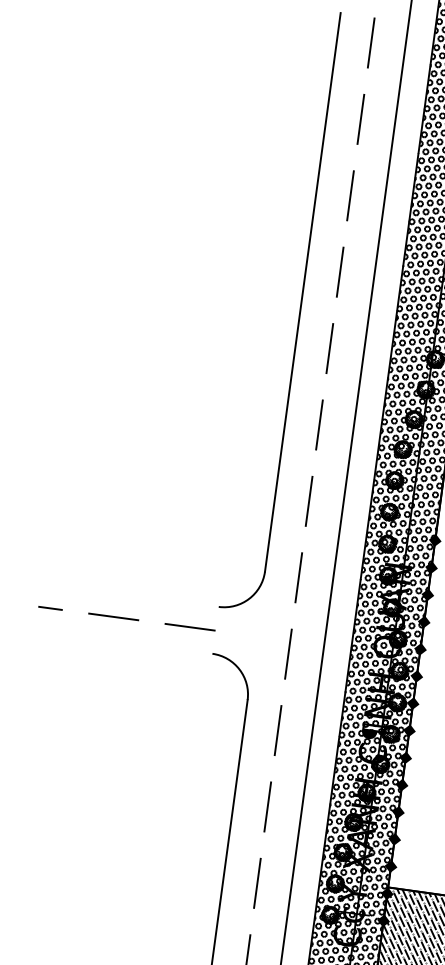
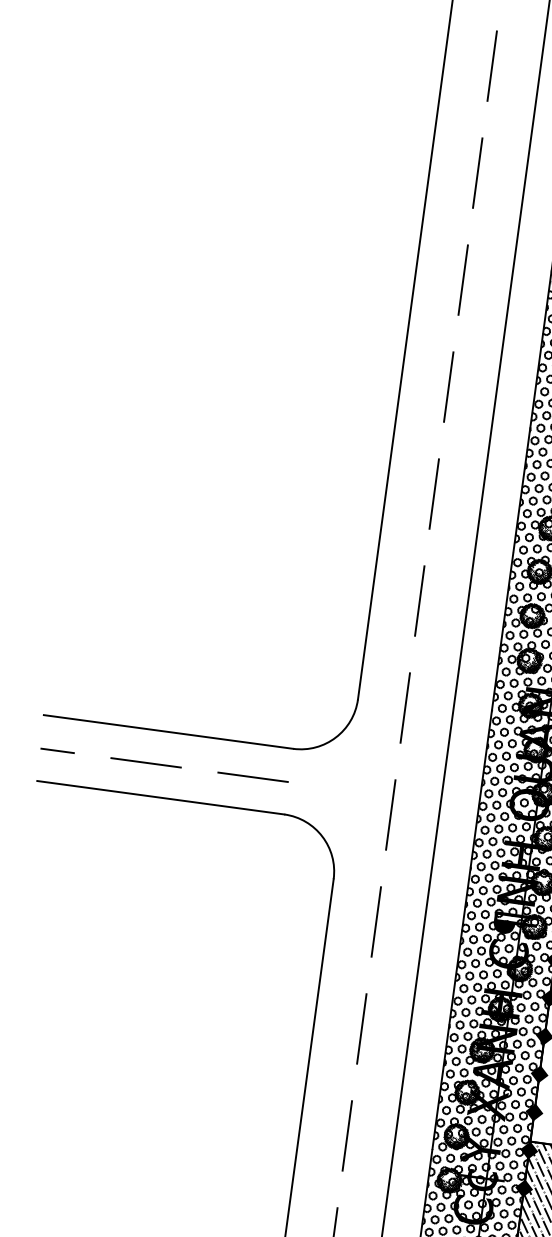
line: (129, 594) -> (168, 731), added
line: (124, 641) -> (161, 797), added

